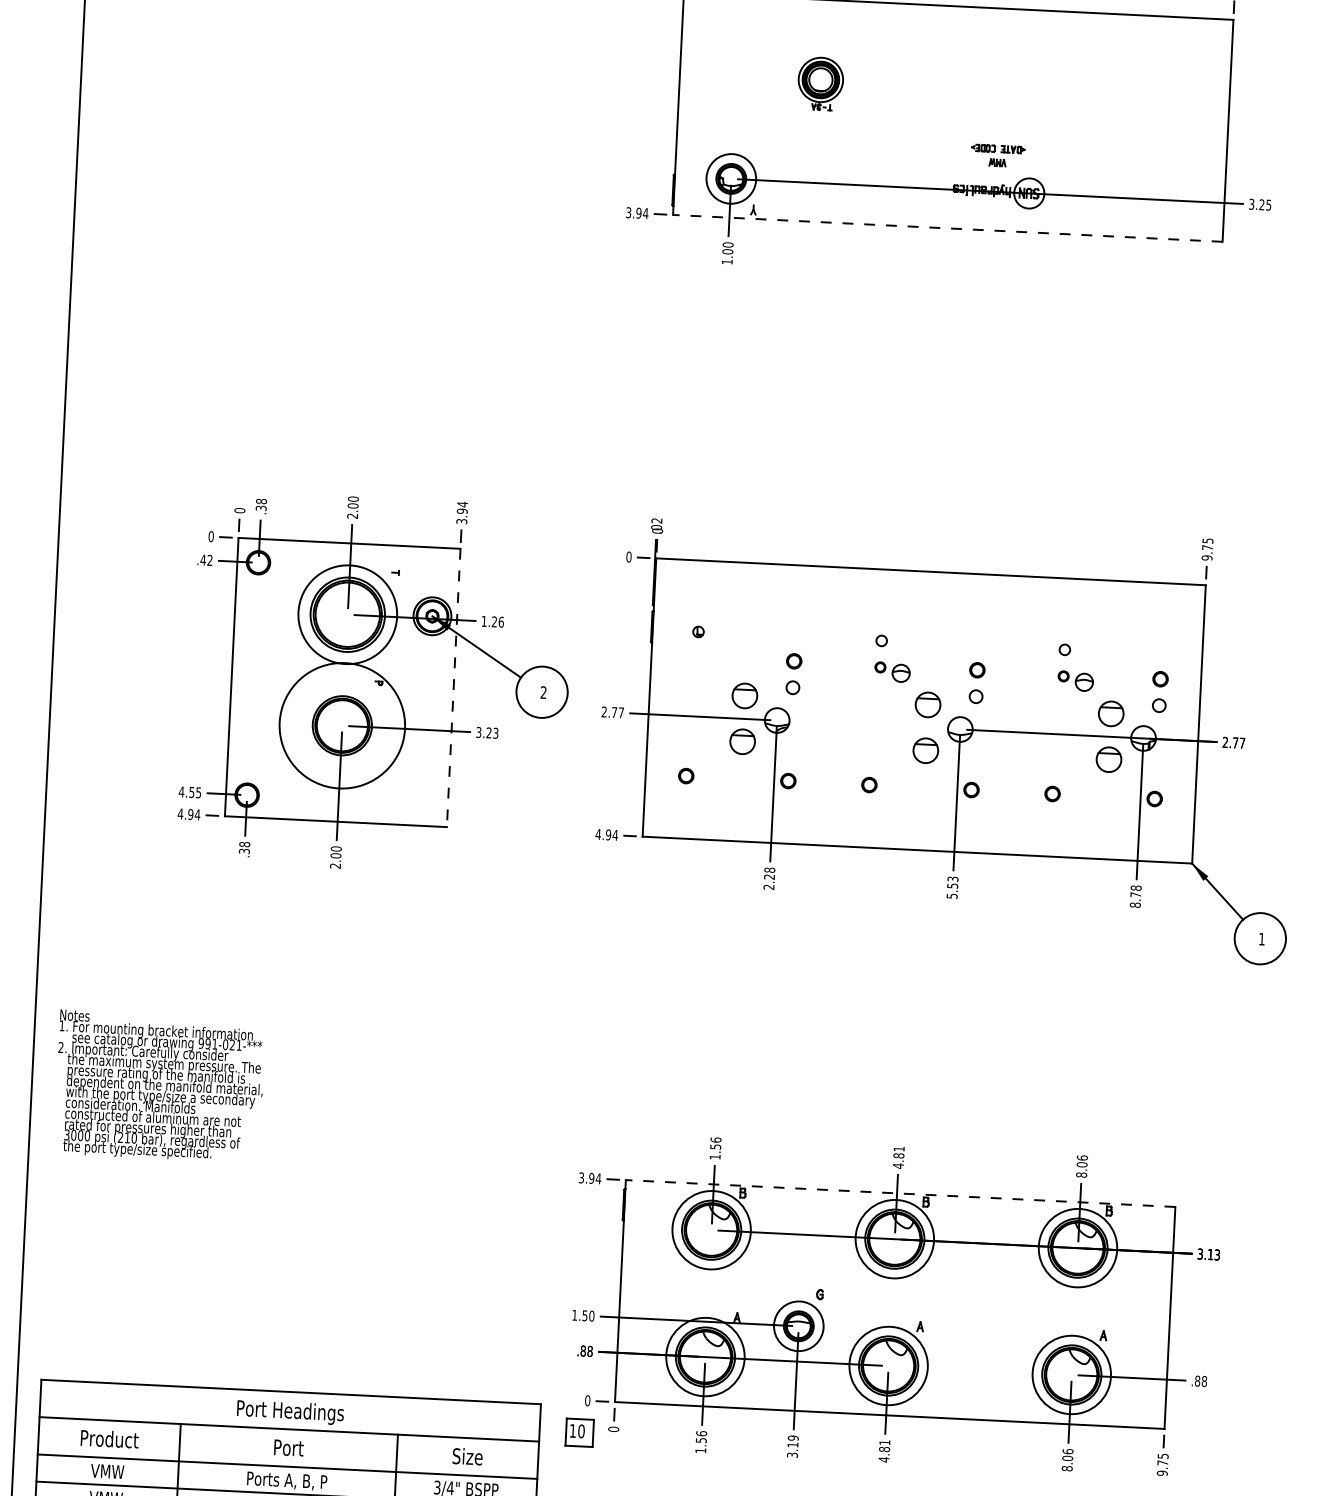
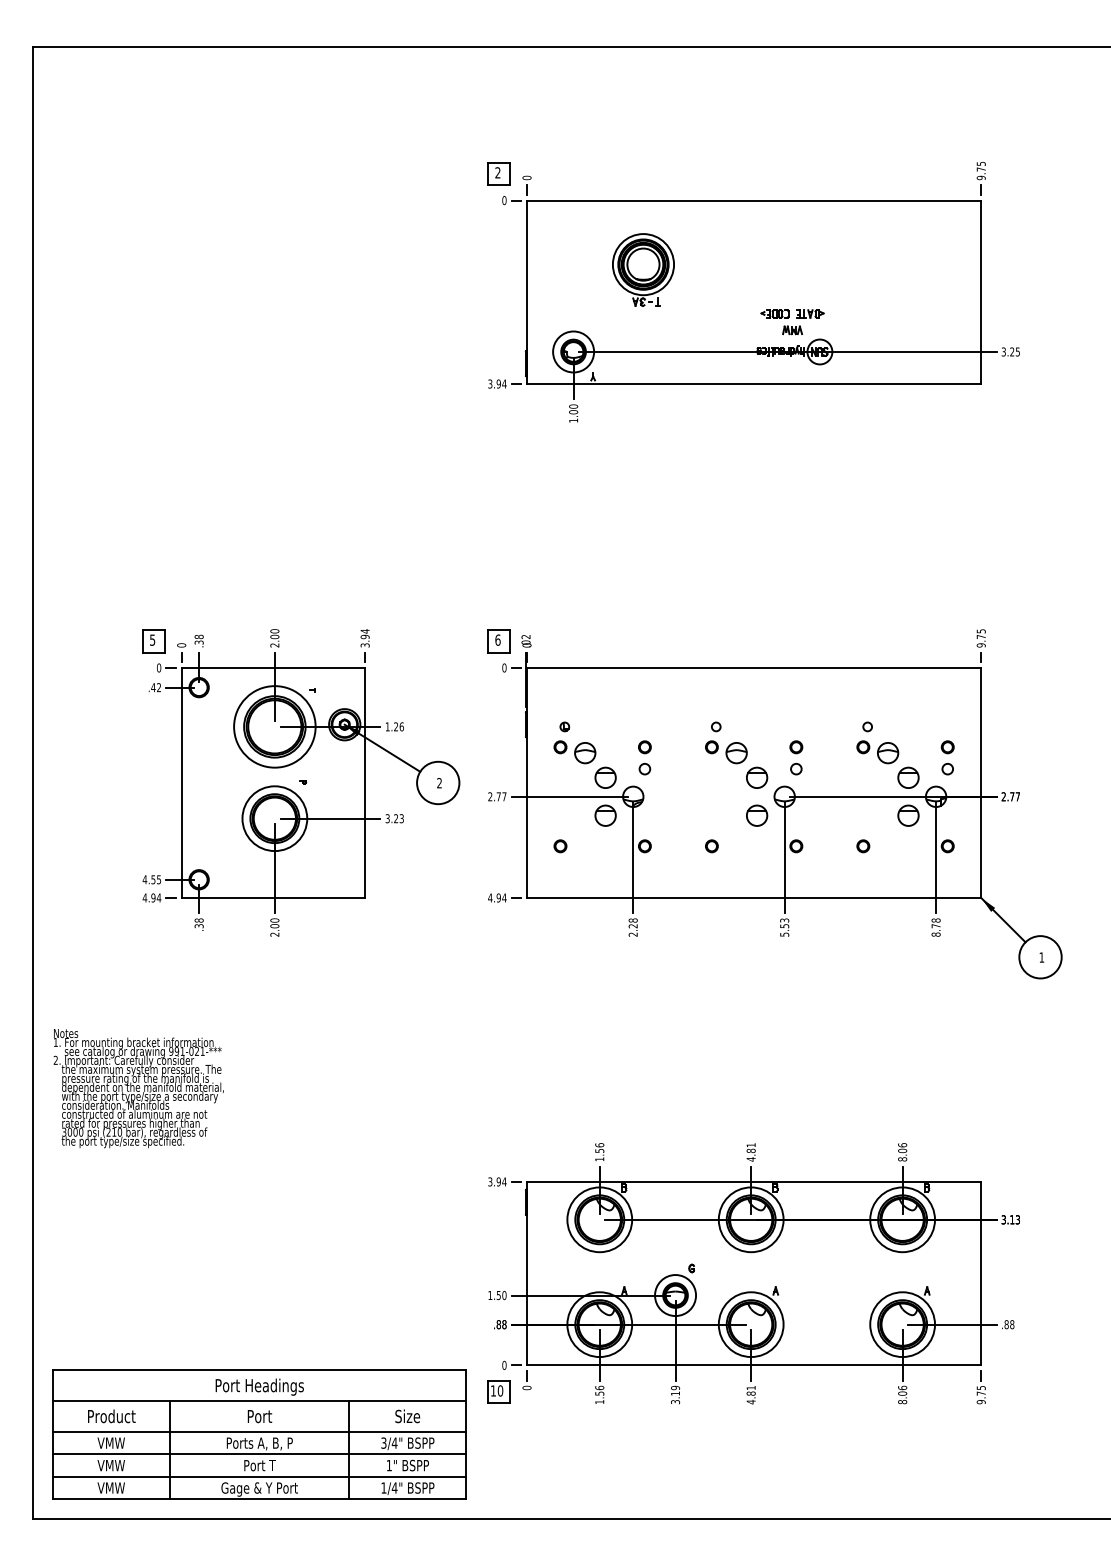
part: (820, 83) -> (643, 269), size x1.67
part: (997, 156) -> (792, 322), size x1.43
line: (947, 228) -> (753, 384), dashed -> solid
part: (206, 504) -> (153, 641), added
part: (623, 524) -> (498, 641), added
part: (708, 663) -> (574, 752), added
part: (892, 672) -> (726, 752), size x1.43
part: (1075, 681) -> (877, 752), size x1.43
line: (454, 688) -> (365, 783), dashed -> solid
circle: (341, 725) -> (274, 818), size x0.62
text: (159, 1086) -> (138, 1088), moved
line: (899, 1192) -> (753, 1181), dashed -> solid

